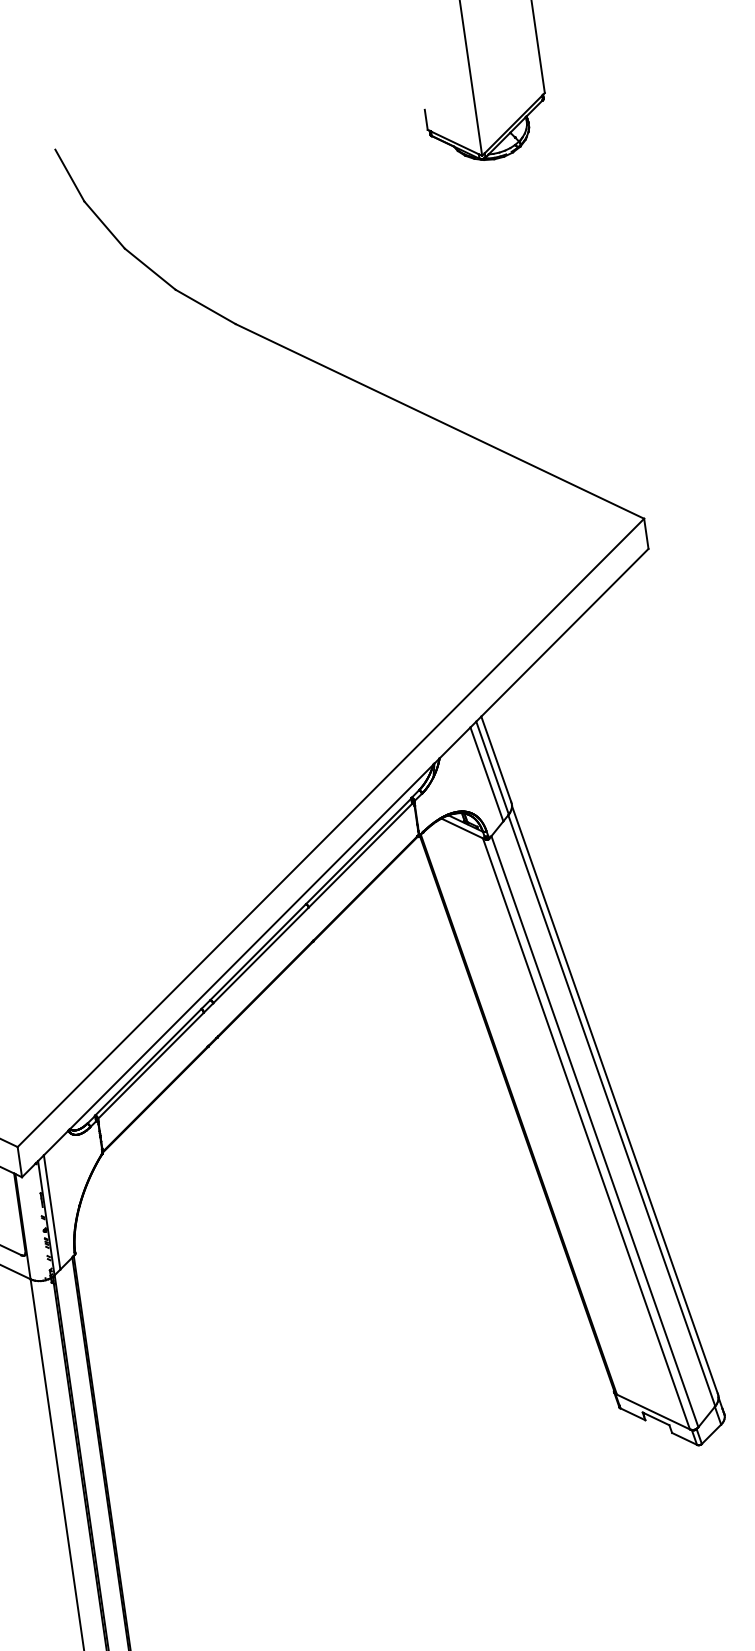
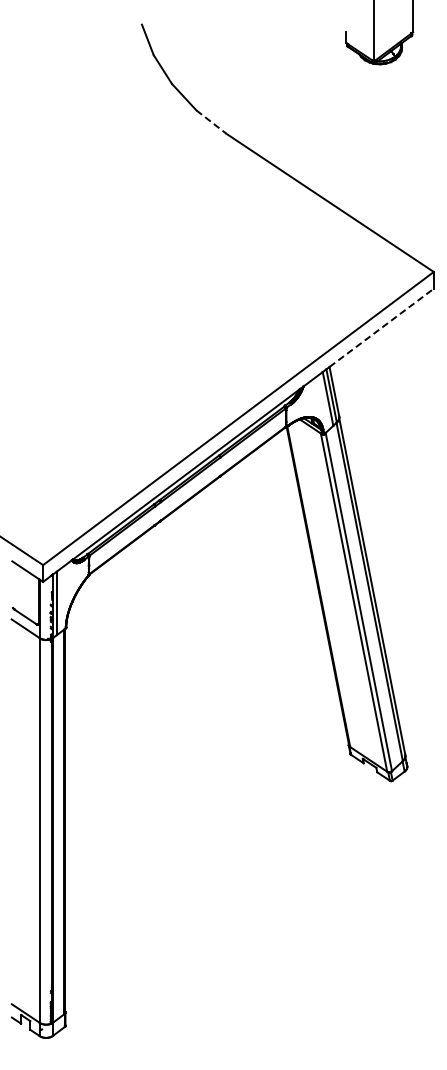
line: (205, 307) -> (211, 122), solid -> dashed
line: (566, 631) -> (382, 327), solid -> dashed

